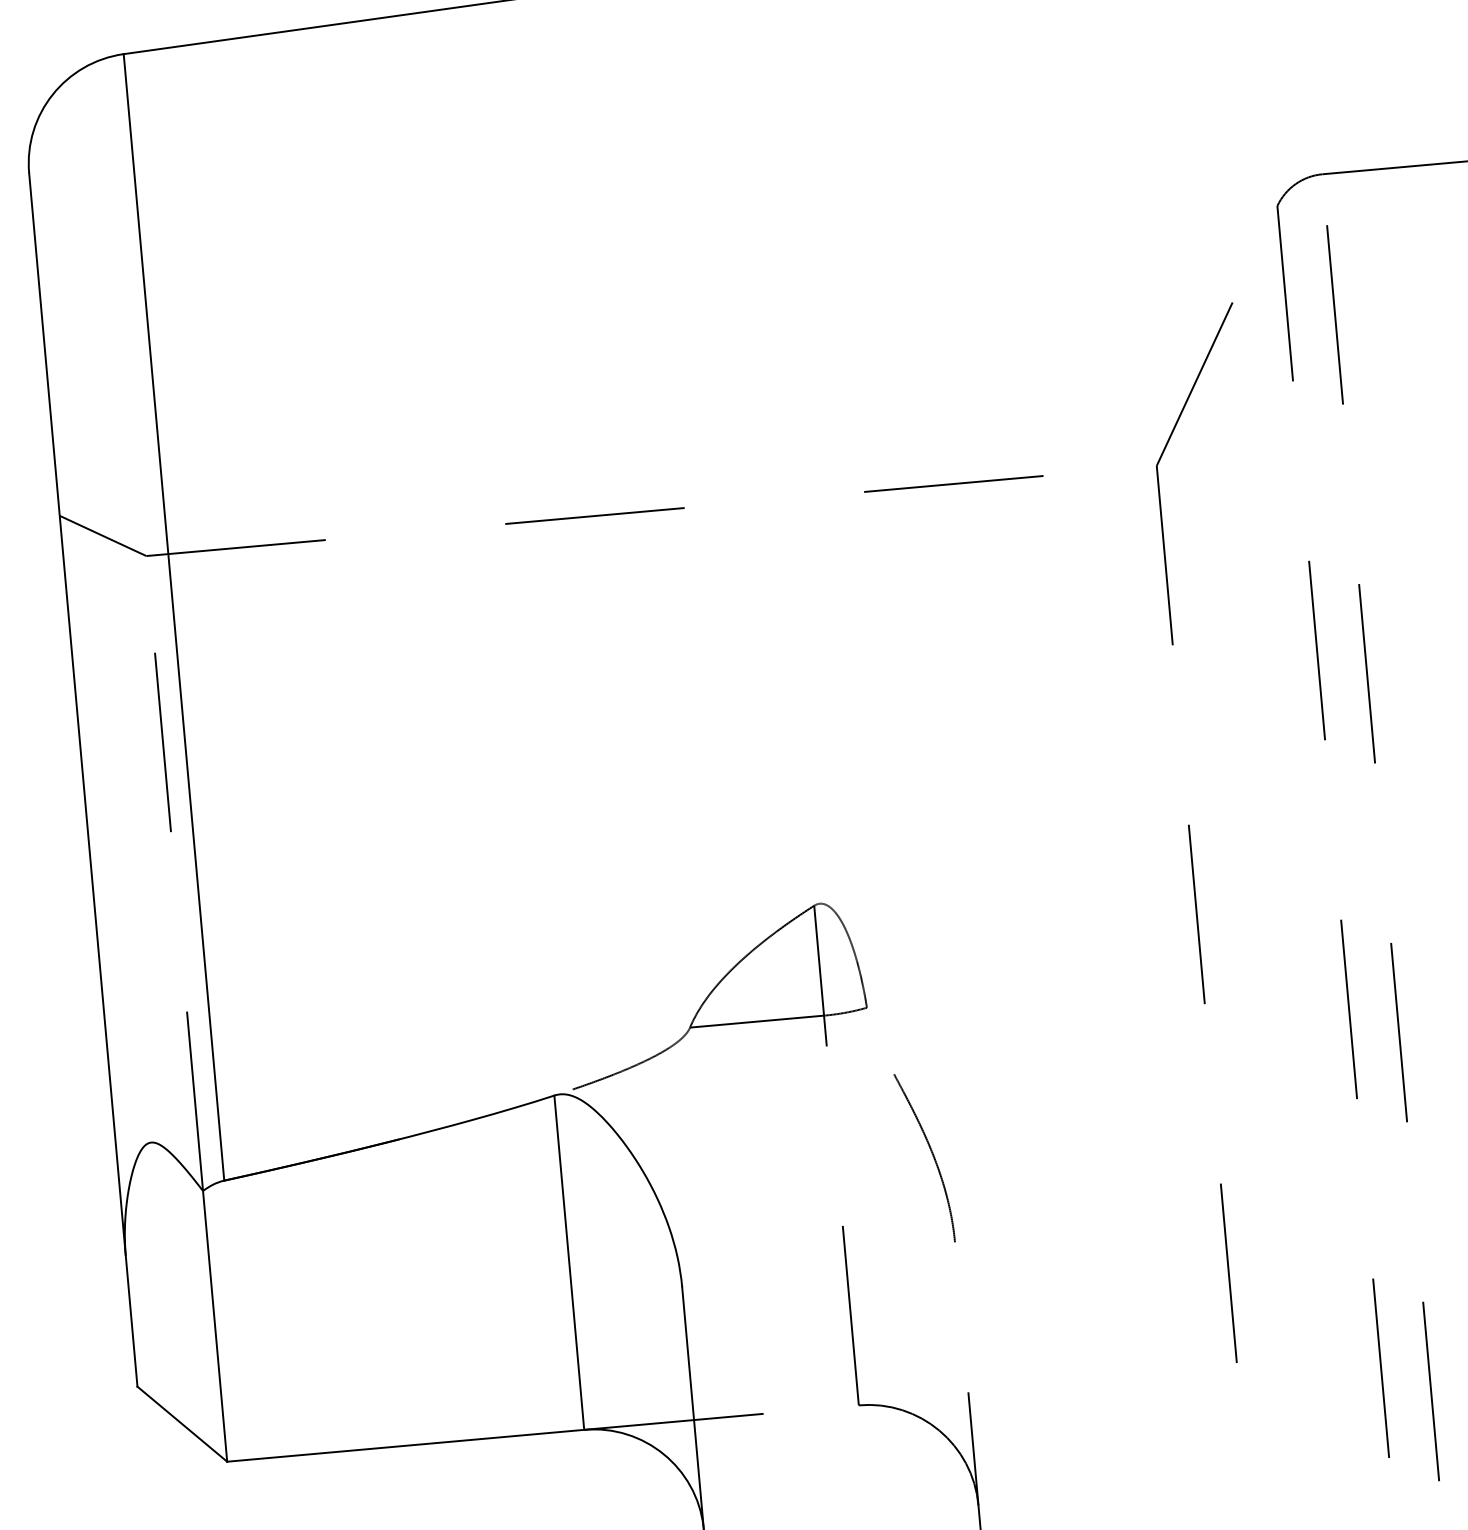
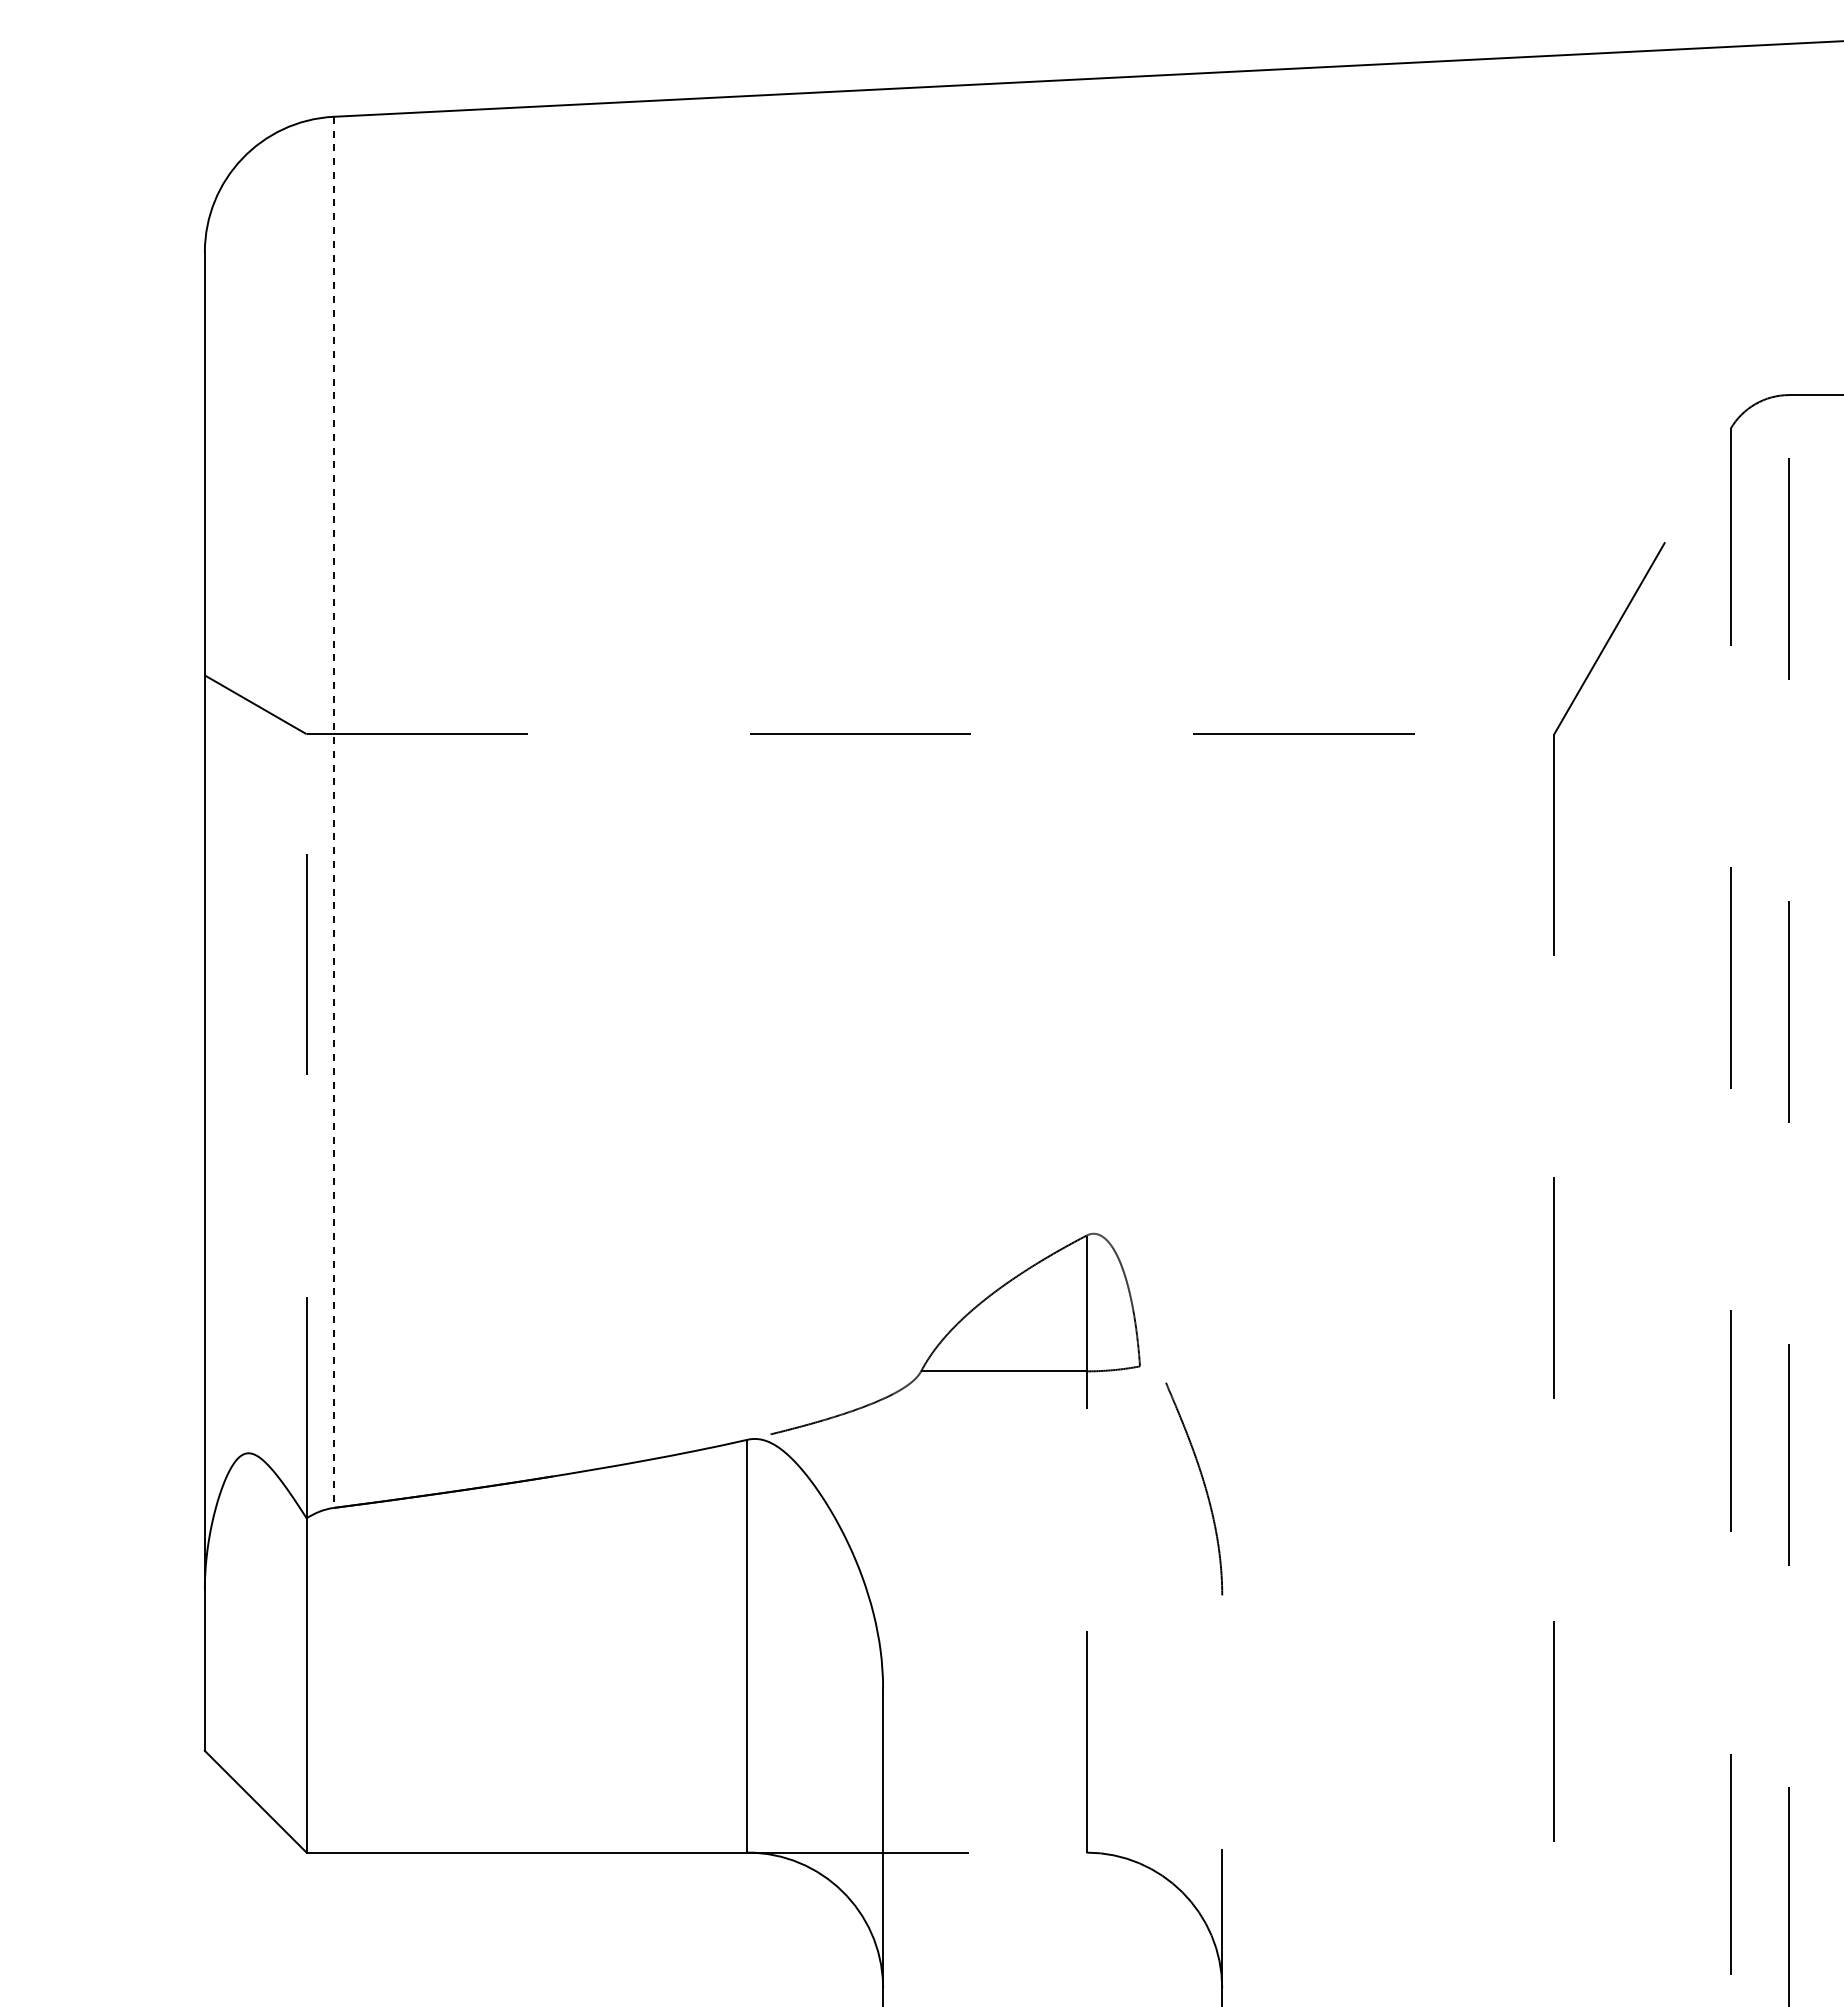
line: (173, 617) -> (333, 812), solid -> dashed
curve: (931, 1153) -> (1203, 1484), moved

